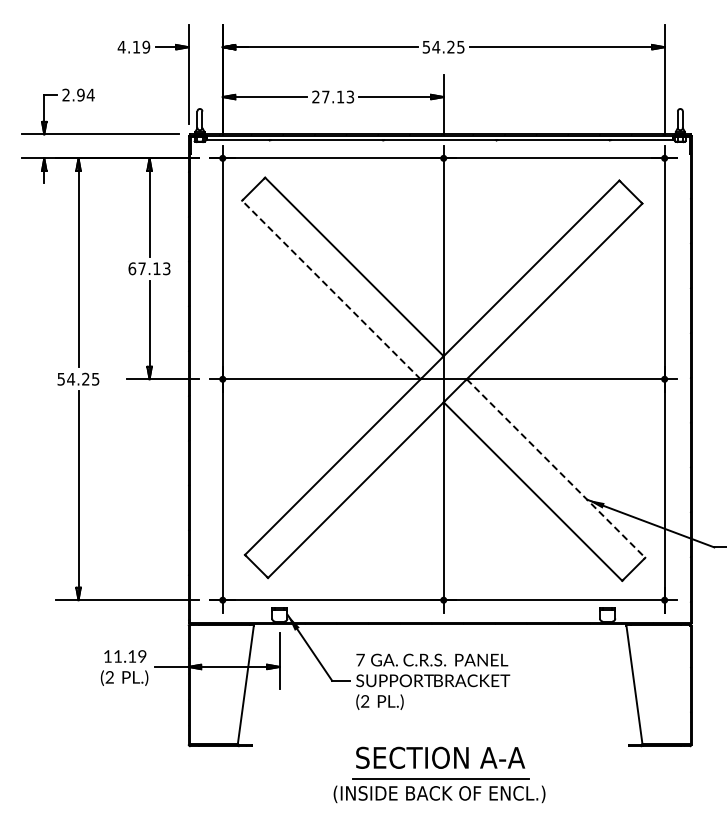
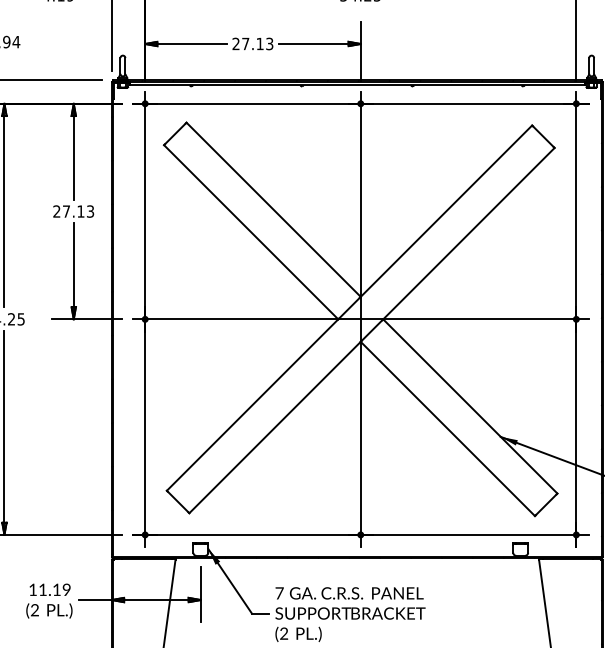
text: (132, 268) -> (57, 211), 67.13 -> 27.13
line: (331, 289) -> (251, 231), dashed -> solid
line: (556, 468) -> (470, 406), dashed -> solid

